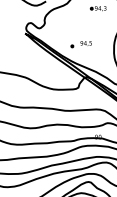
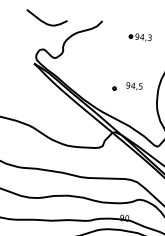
part: (80, 44) -> (126, 86), moved

